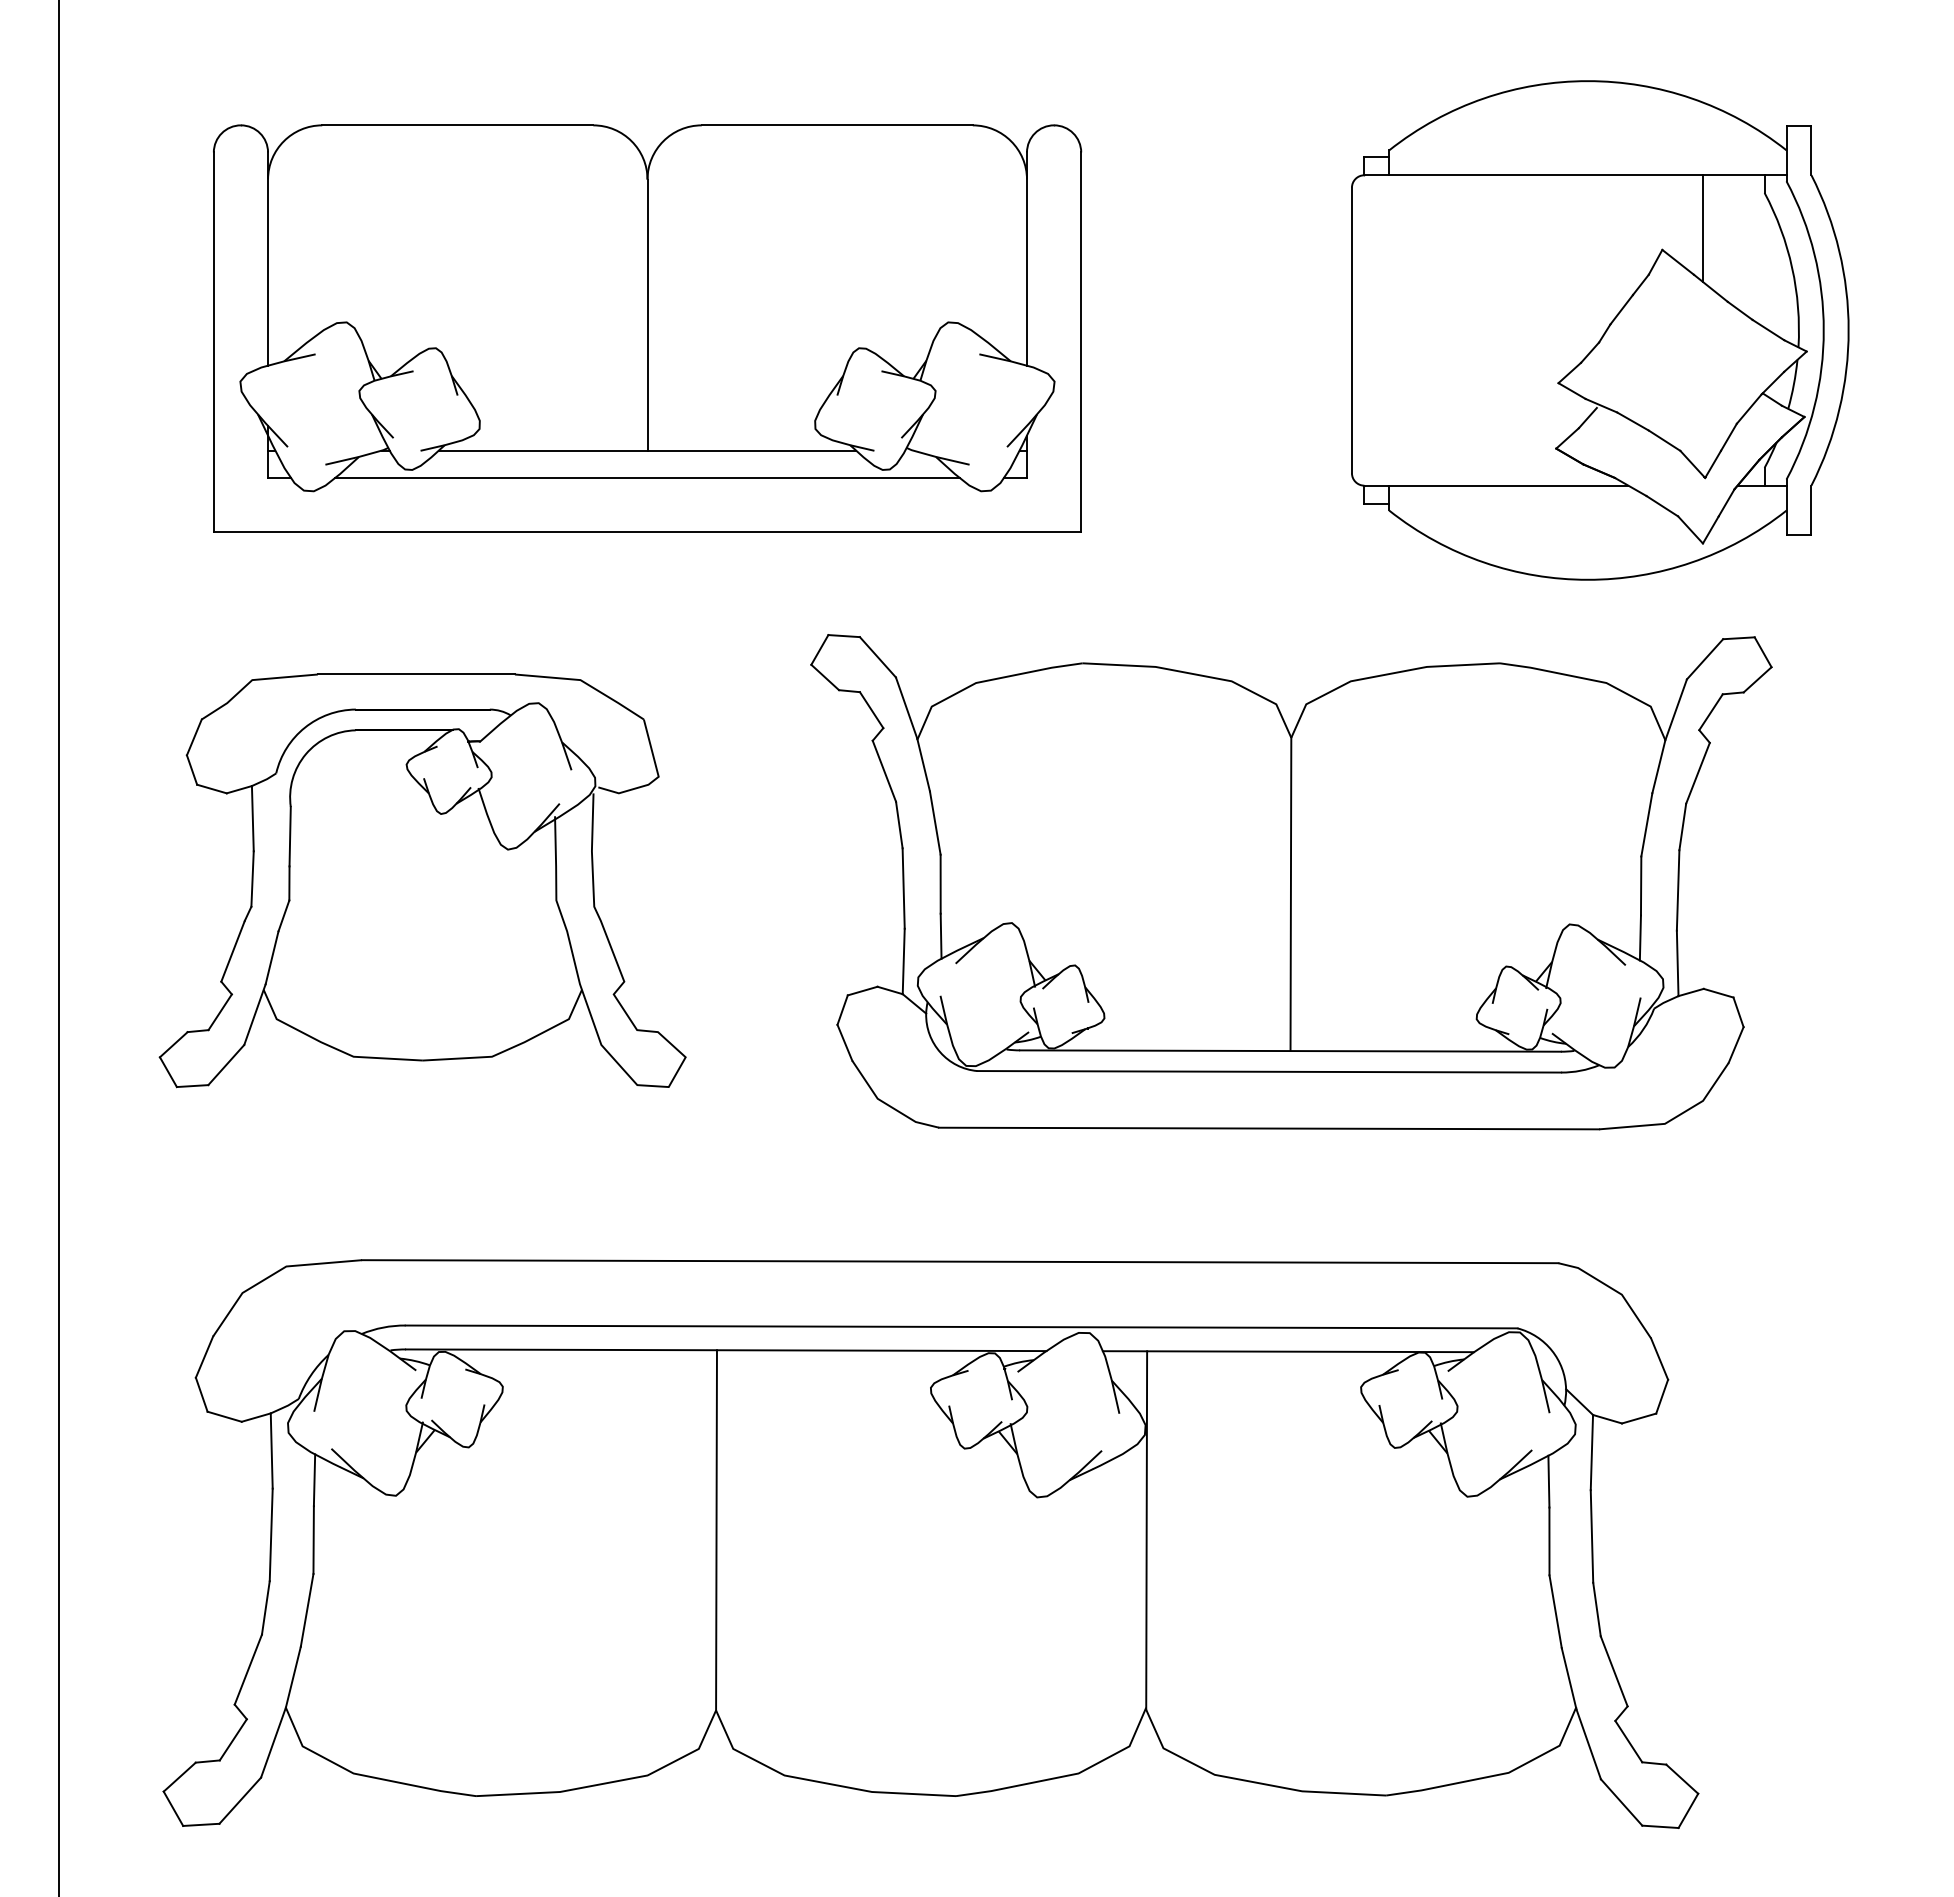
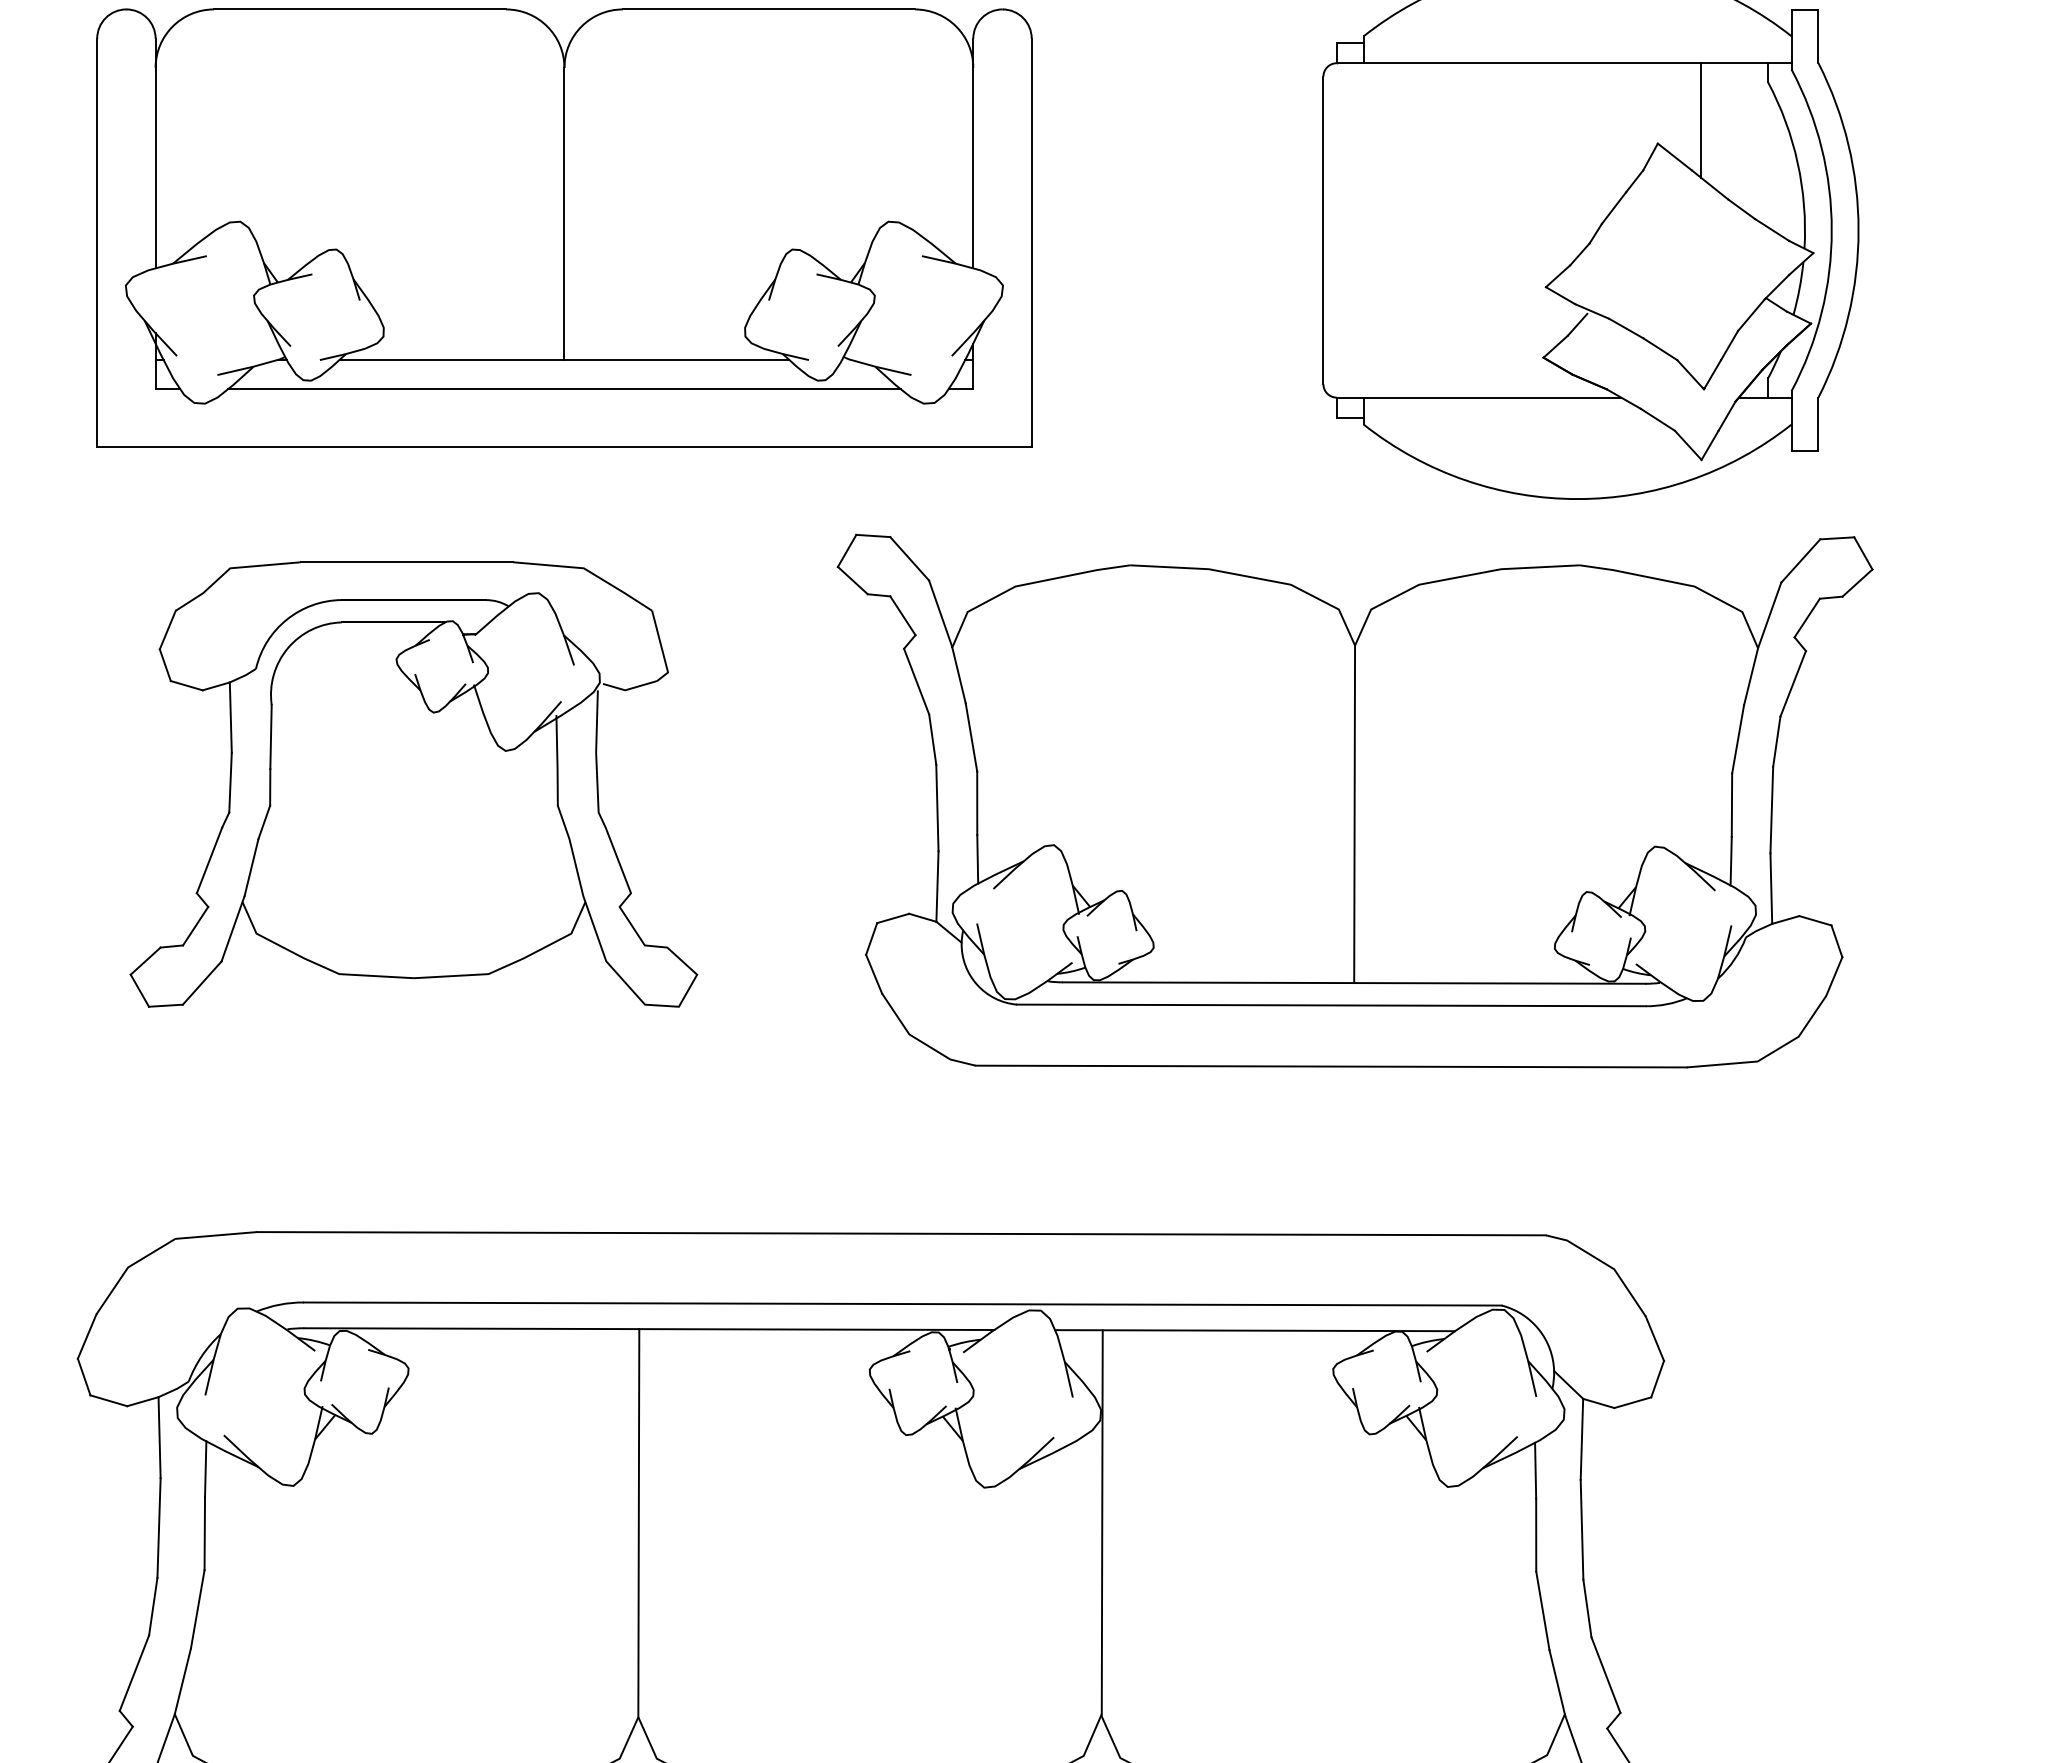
part: (422, 880) -> (413, 784), moved
part: (1291, 882) -> (1355, 801), moved

